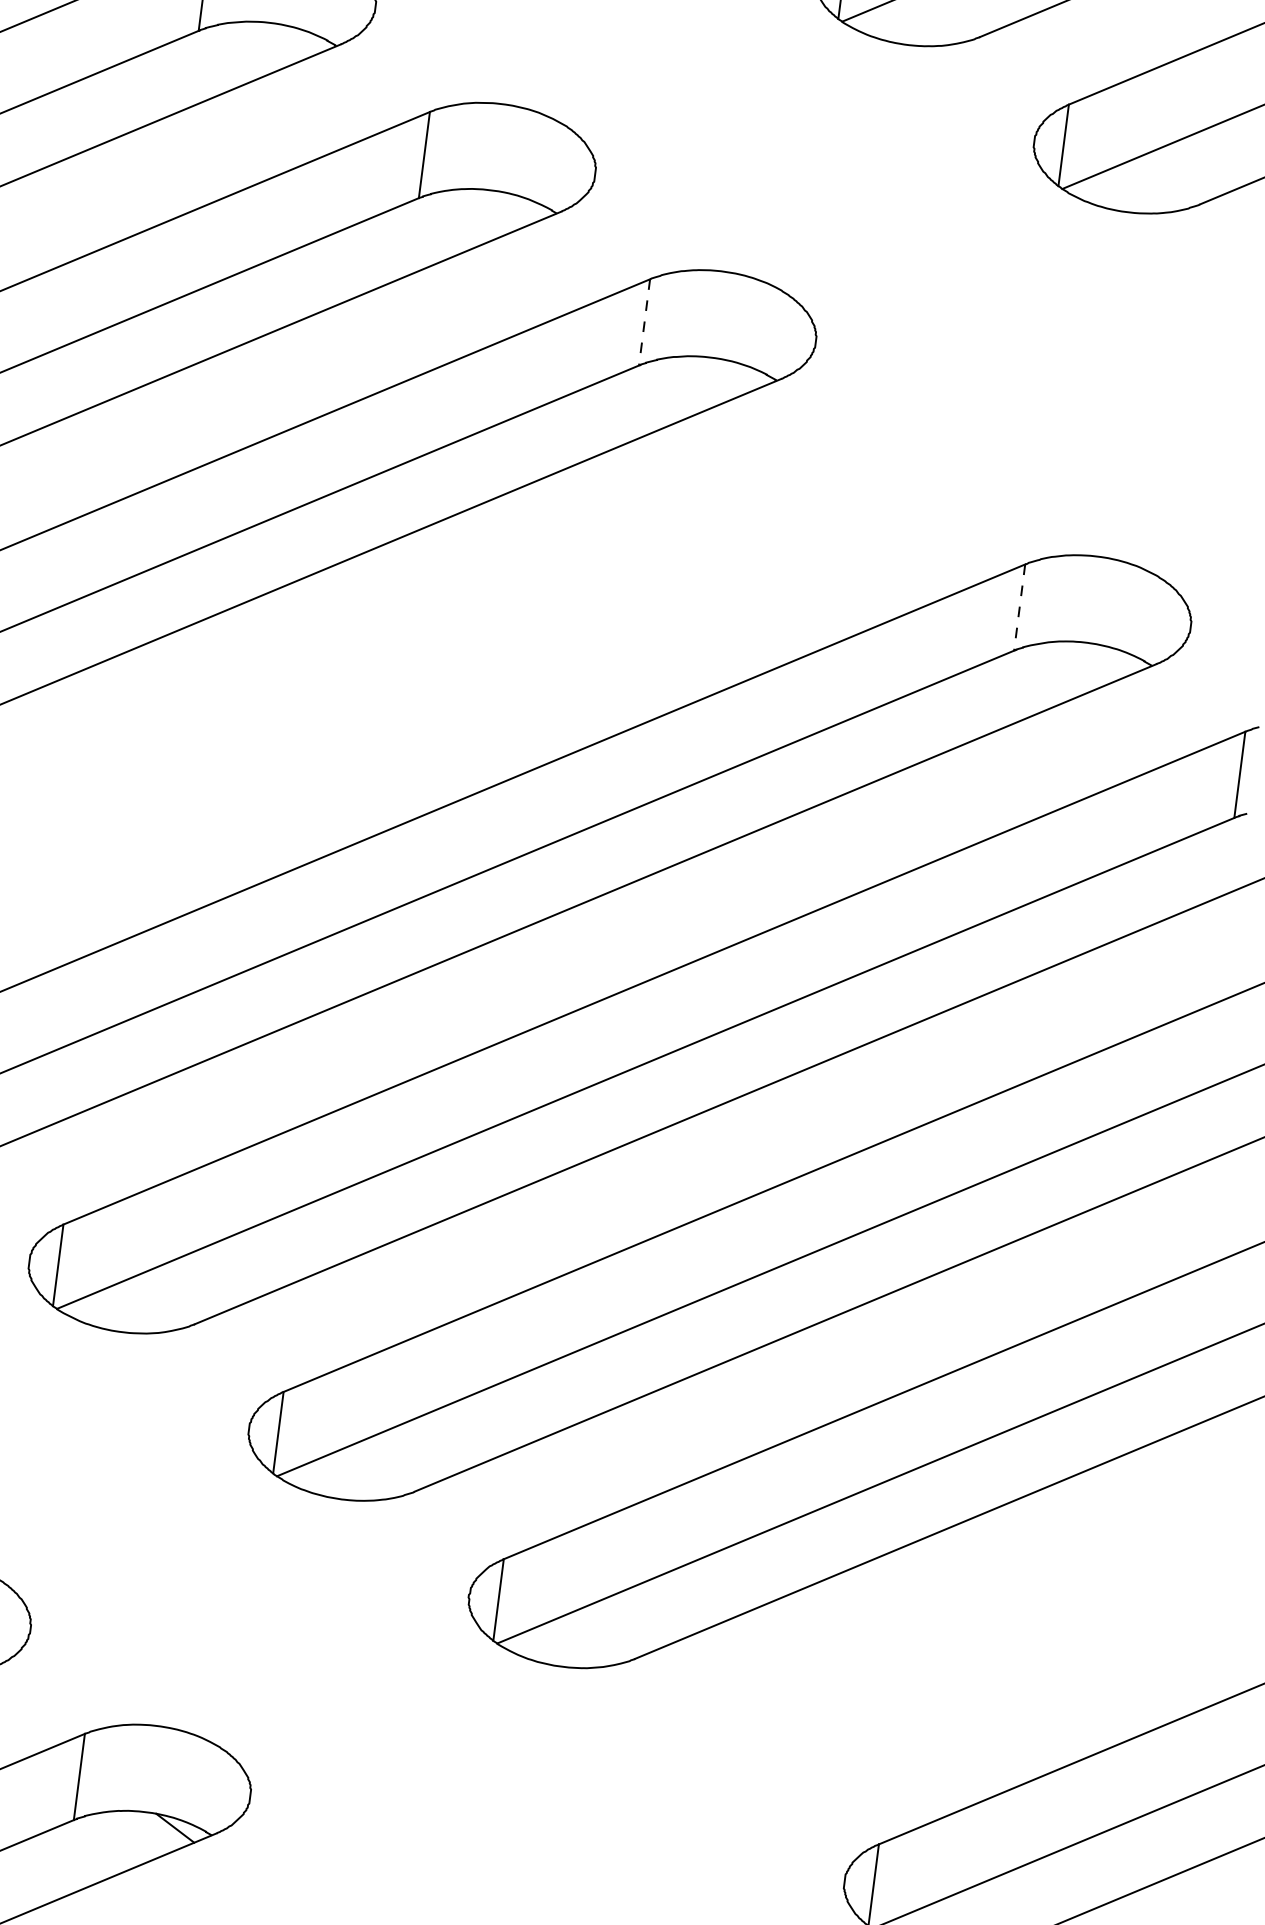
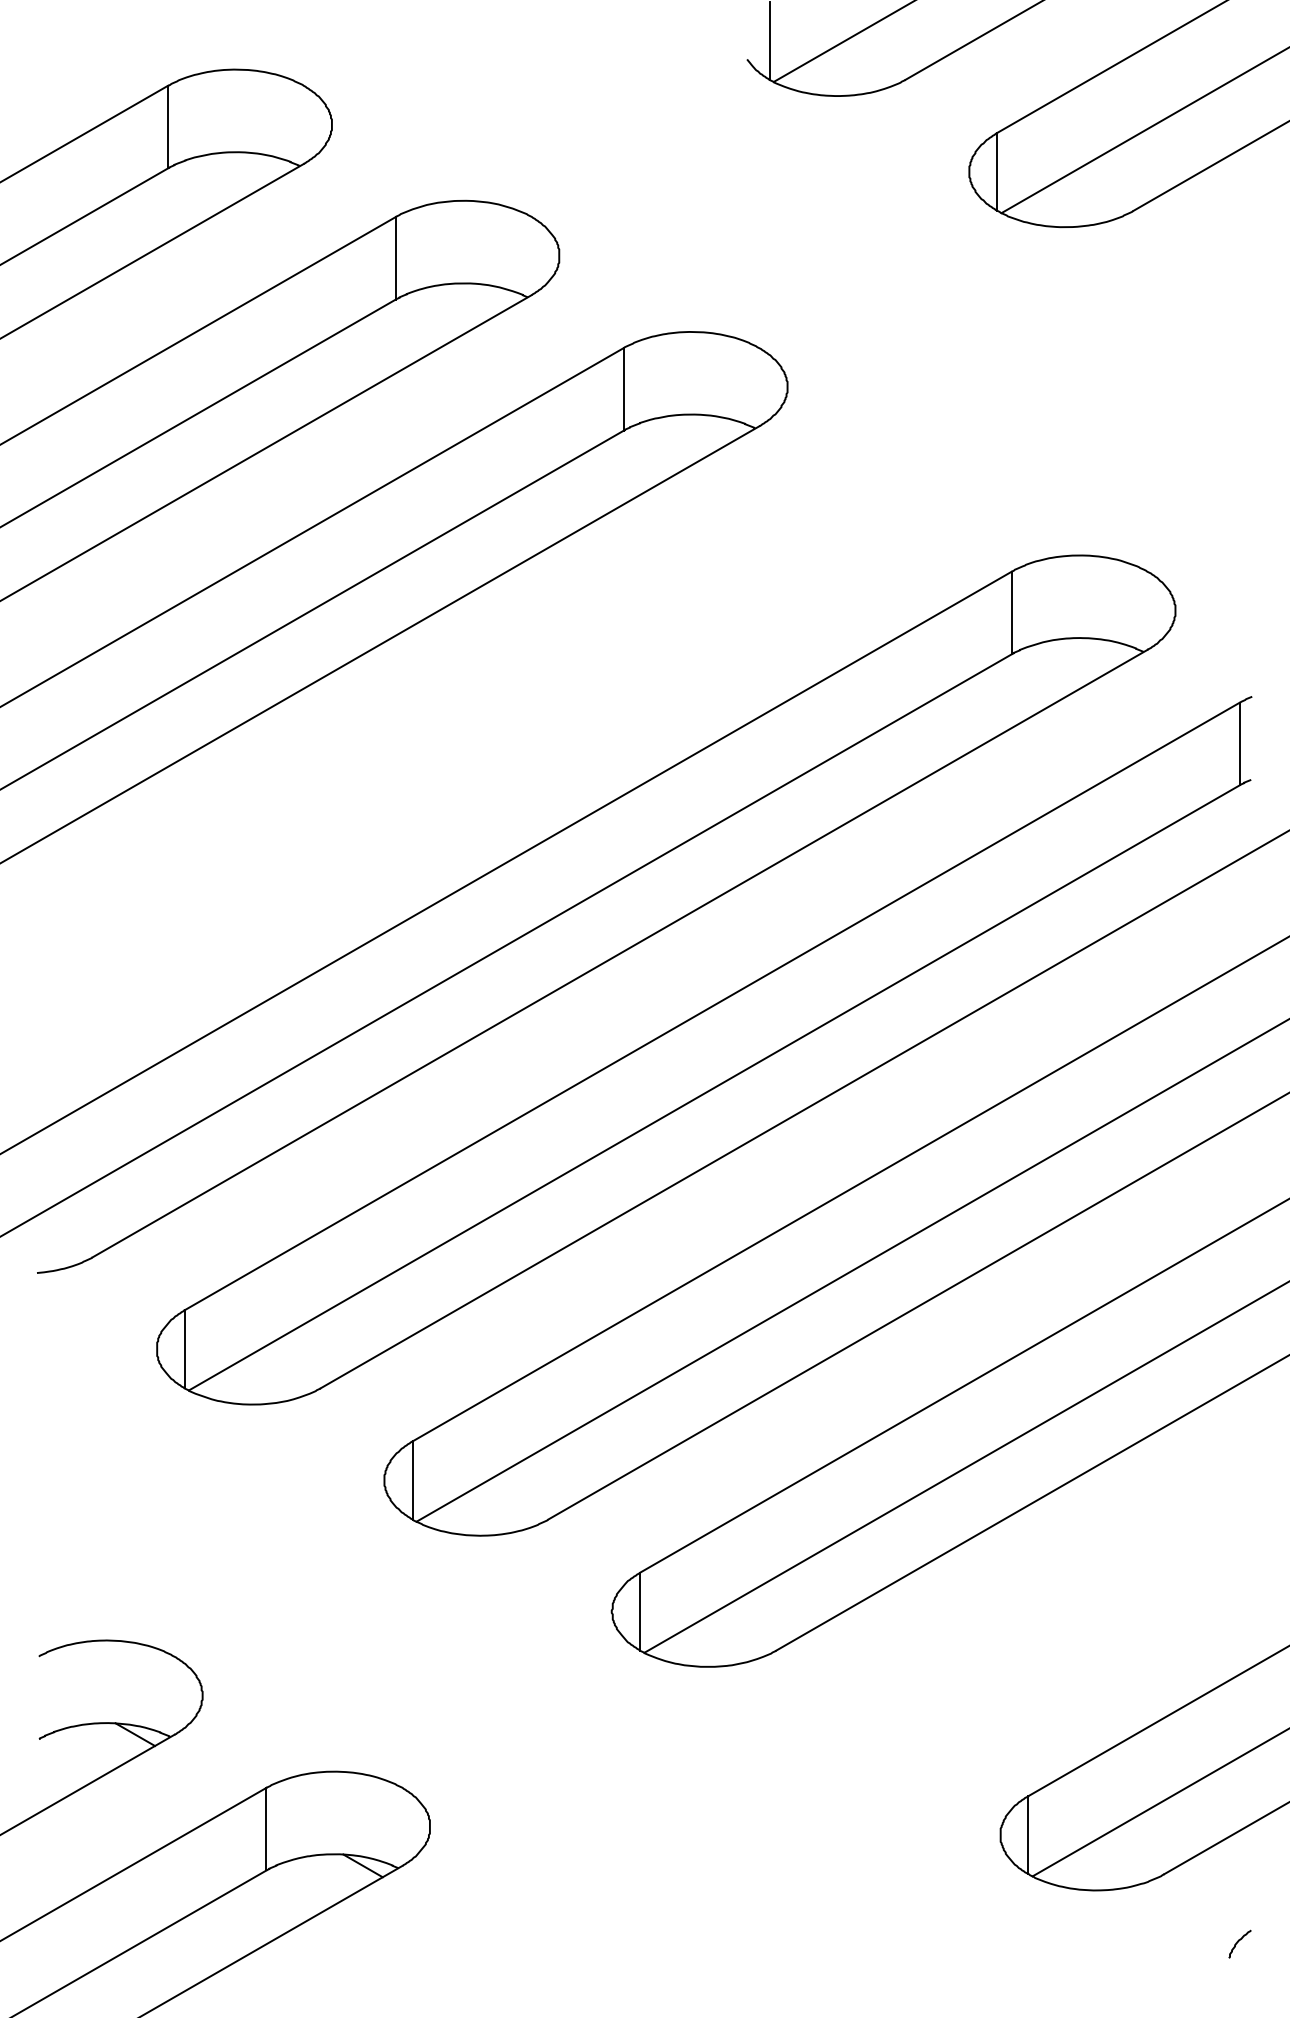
line: (644, 322) -> (623, 389), dashed -> solid
line: (1019, 608) -> (1011, 613), dashed -> solid

